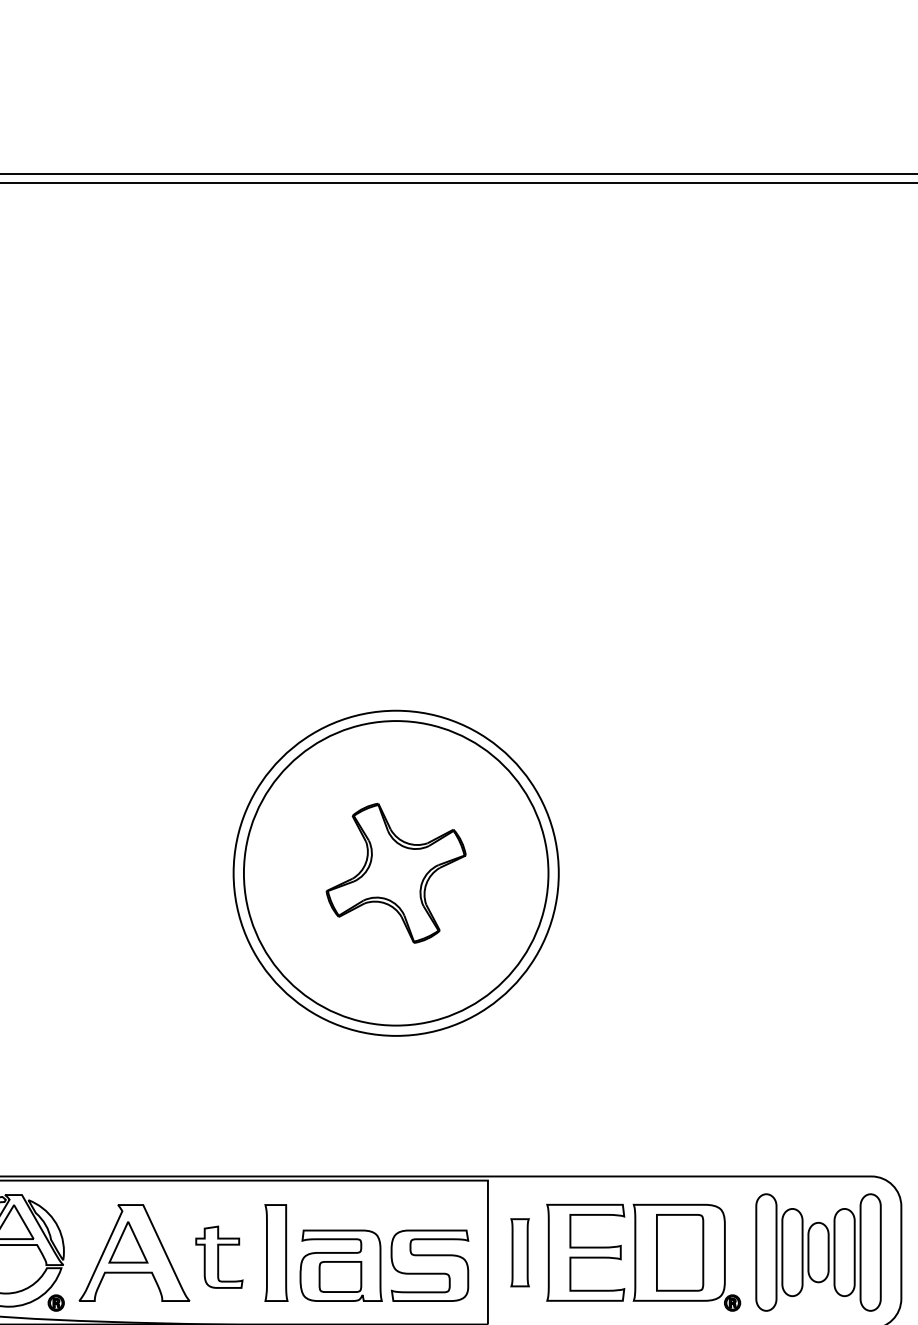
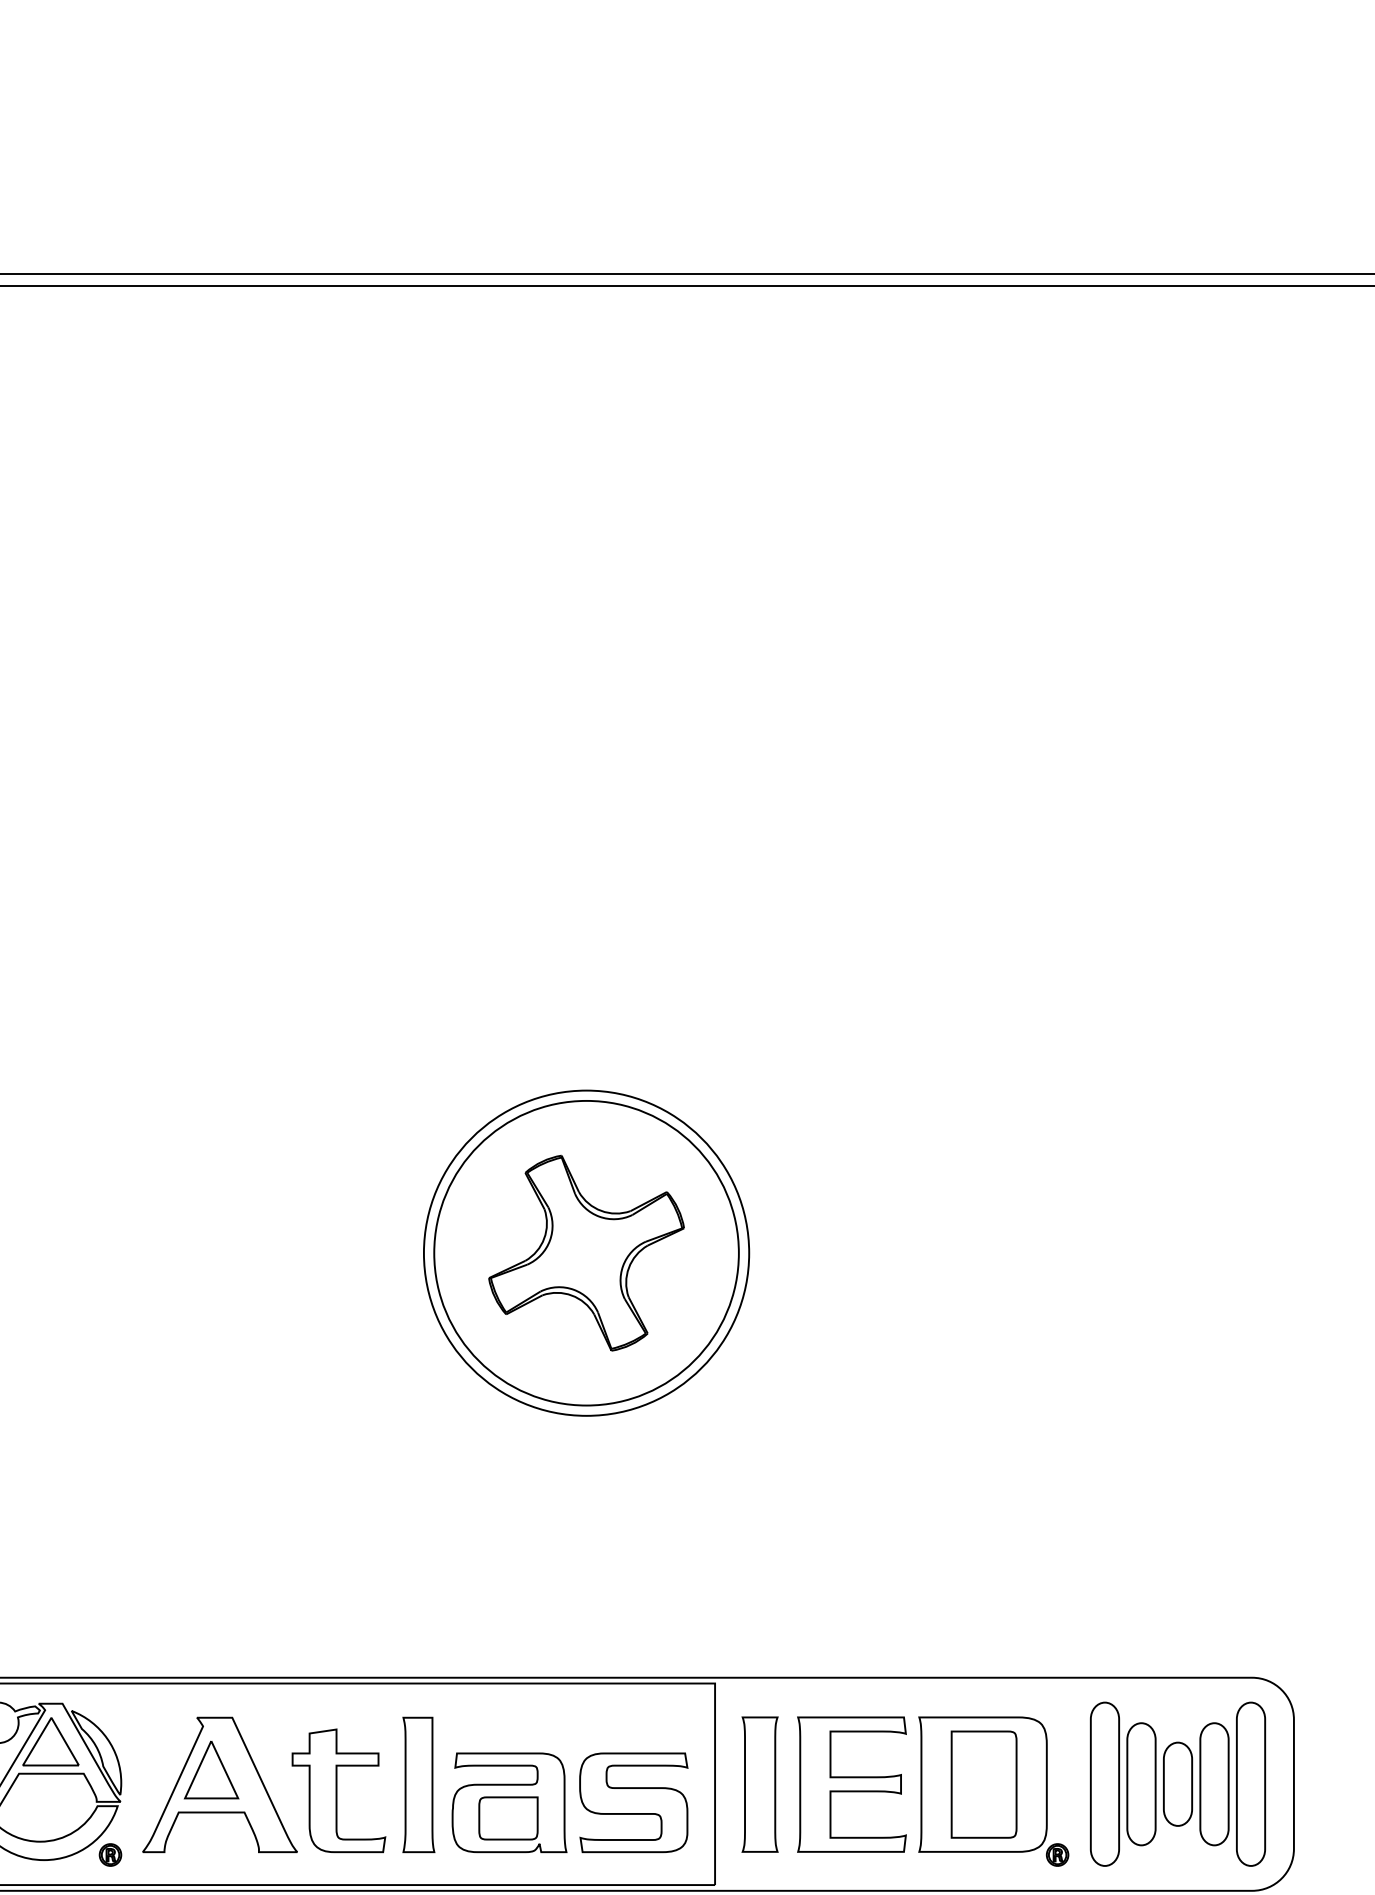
circle: (396, 872) -> (586, 1252), size x0.71
circle: (396, 872) -> (586, 1252), size x0.71
part: (519, 1252) -> (759, 1784), size x1.43
part: (219, 1256) -> (338, 1790), size x1.43

